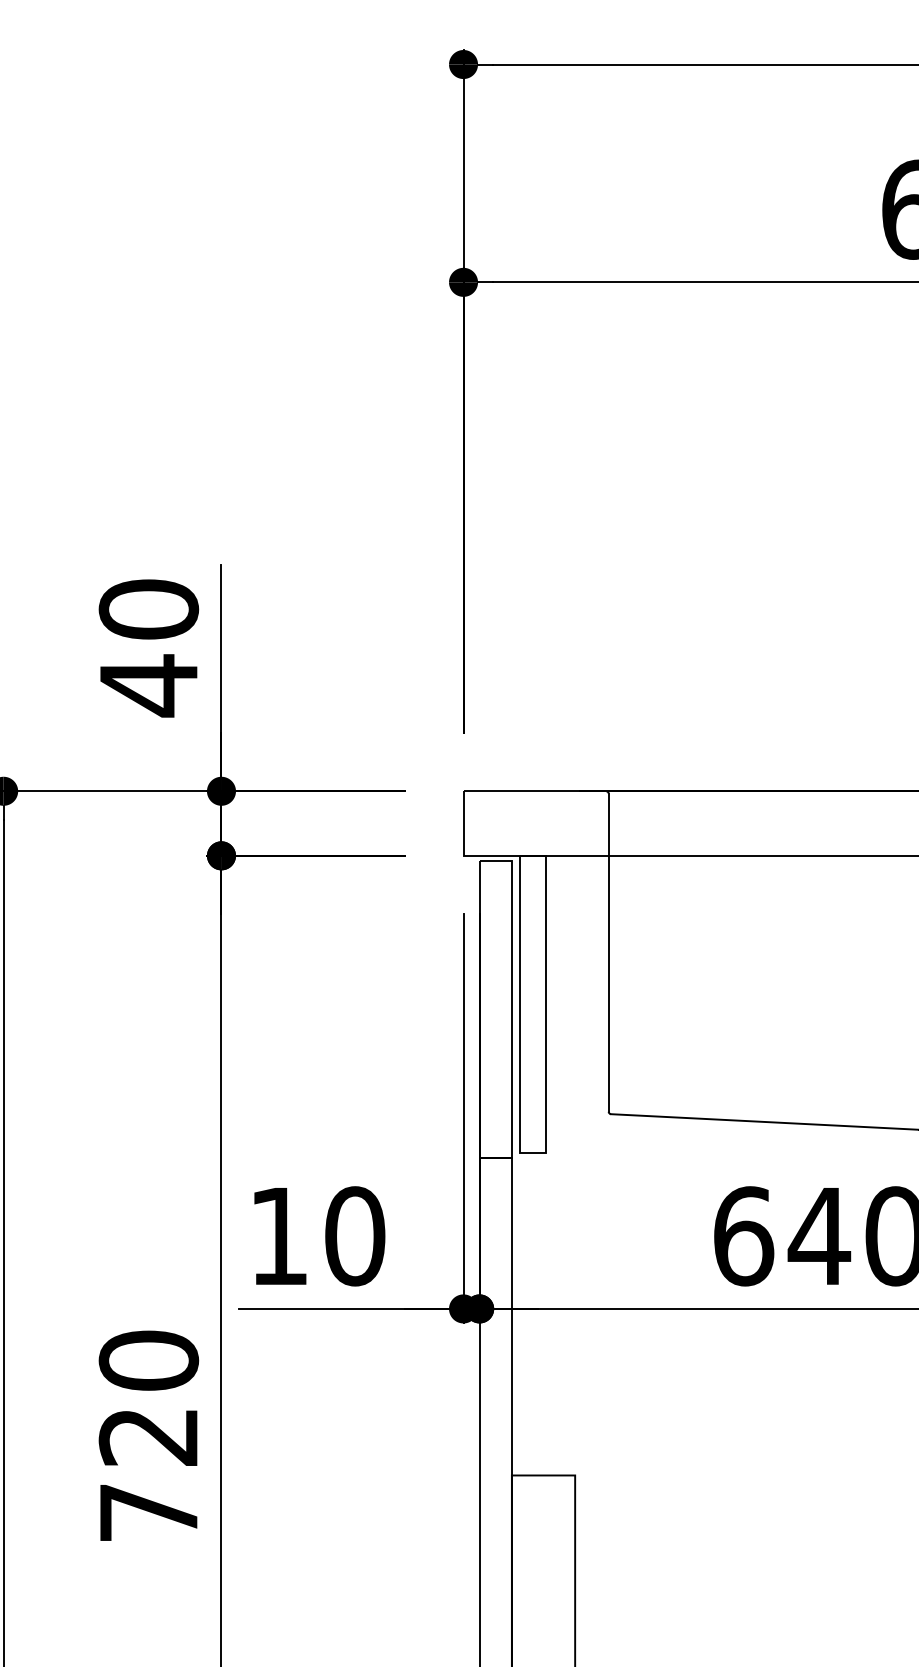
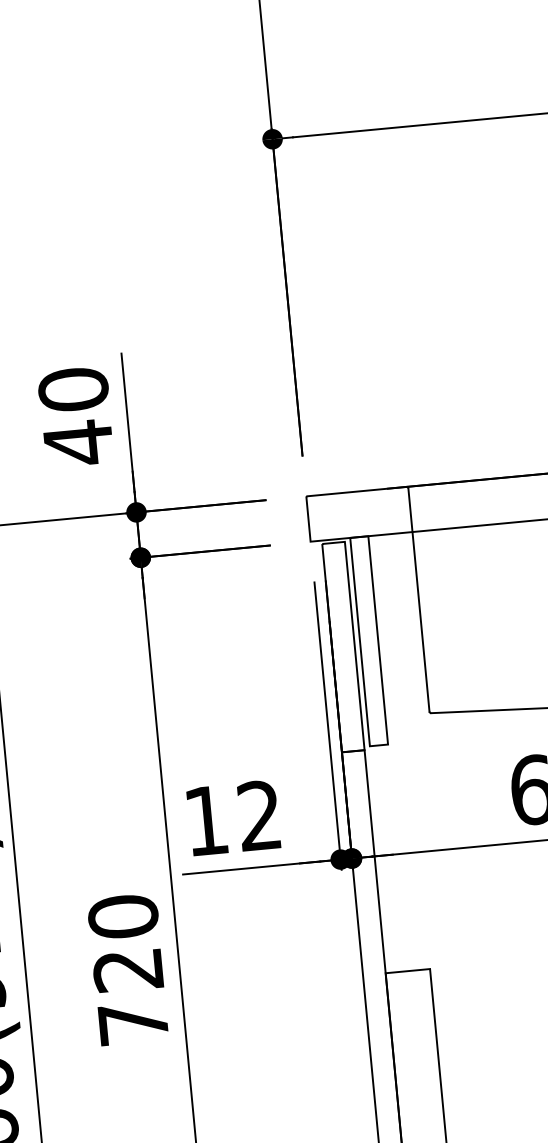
text: (355, 1236) -> (260, 815), 10 -> 12

